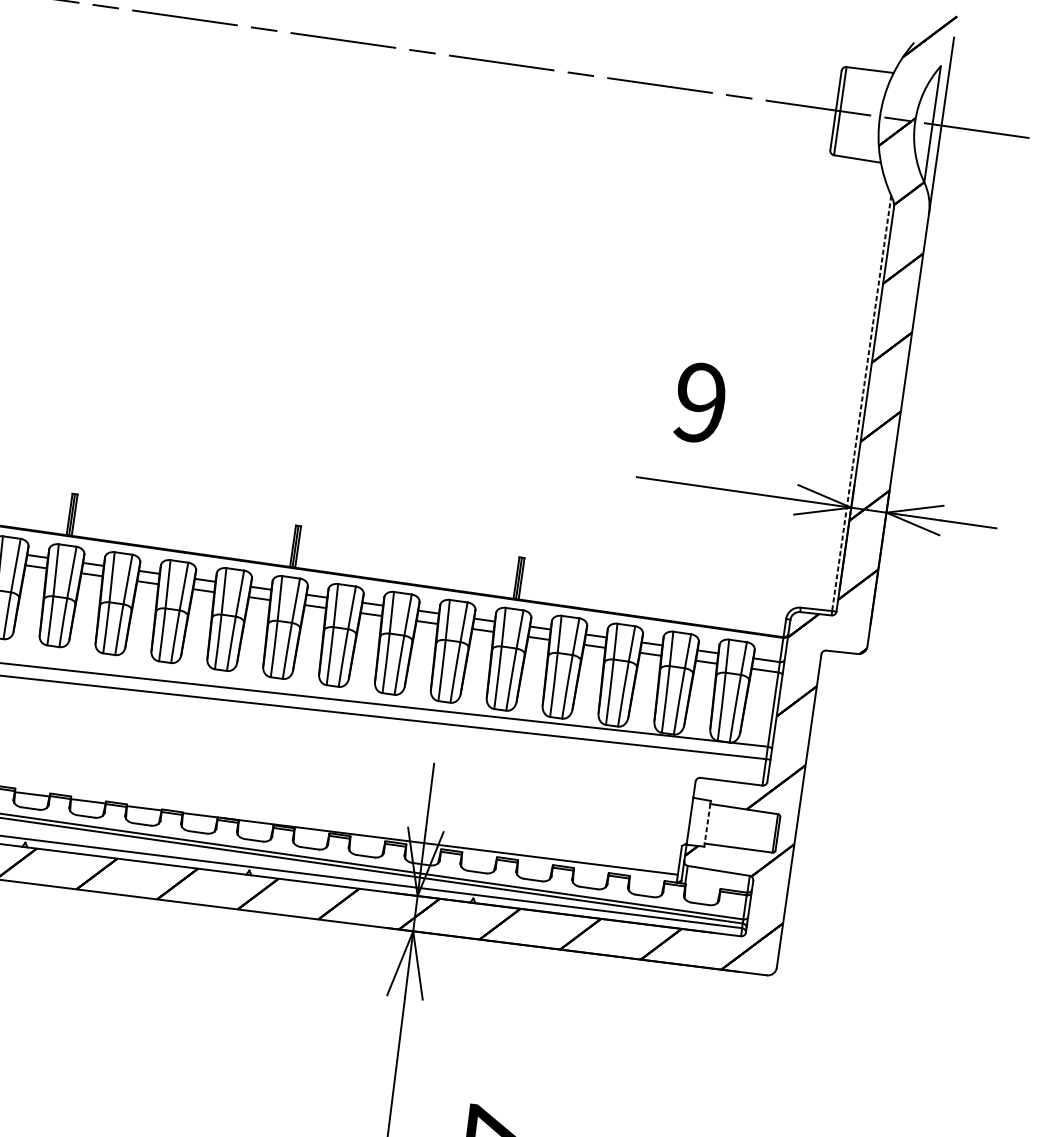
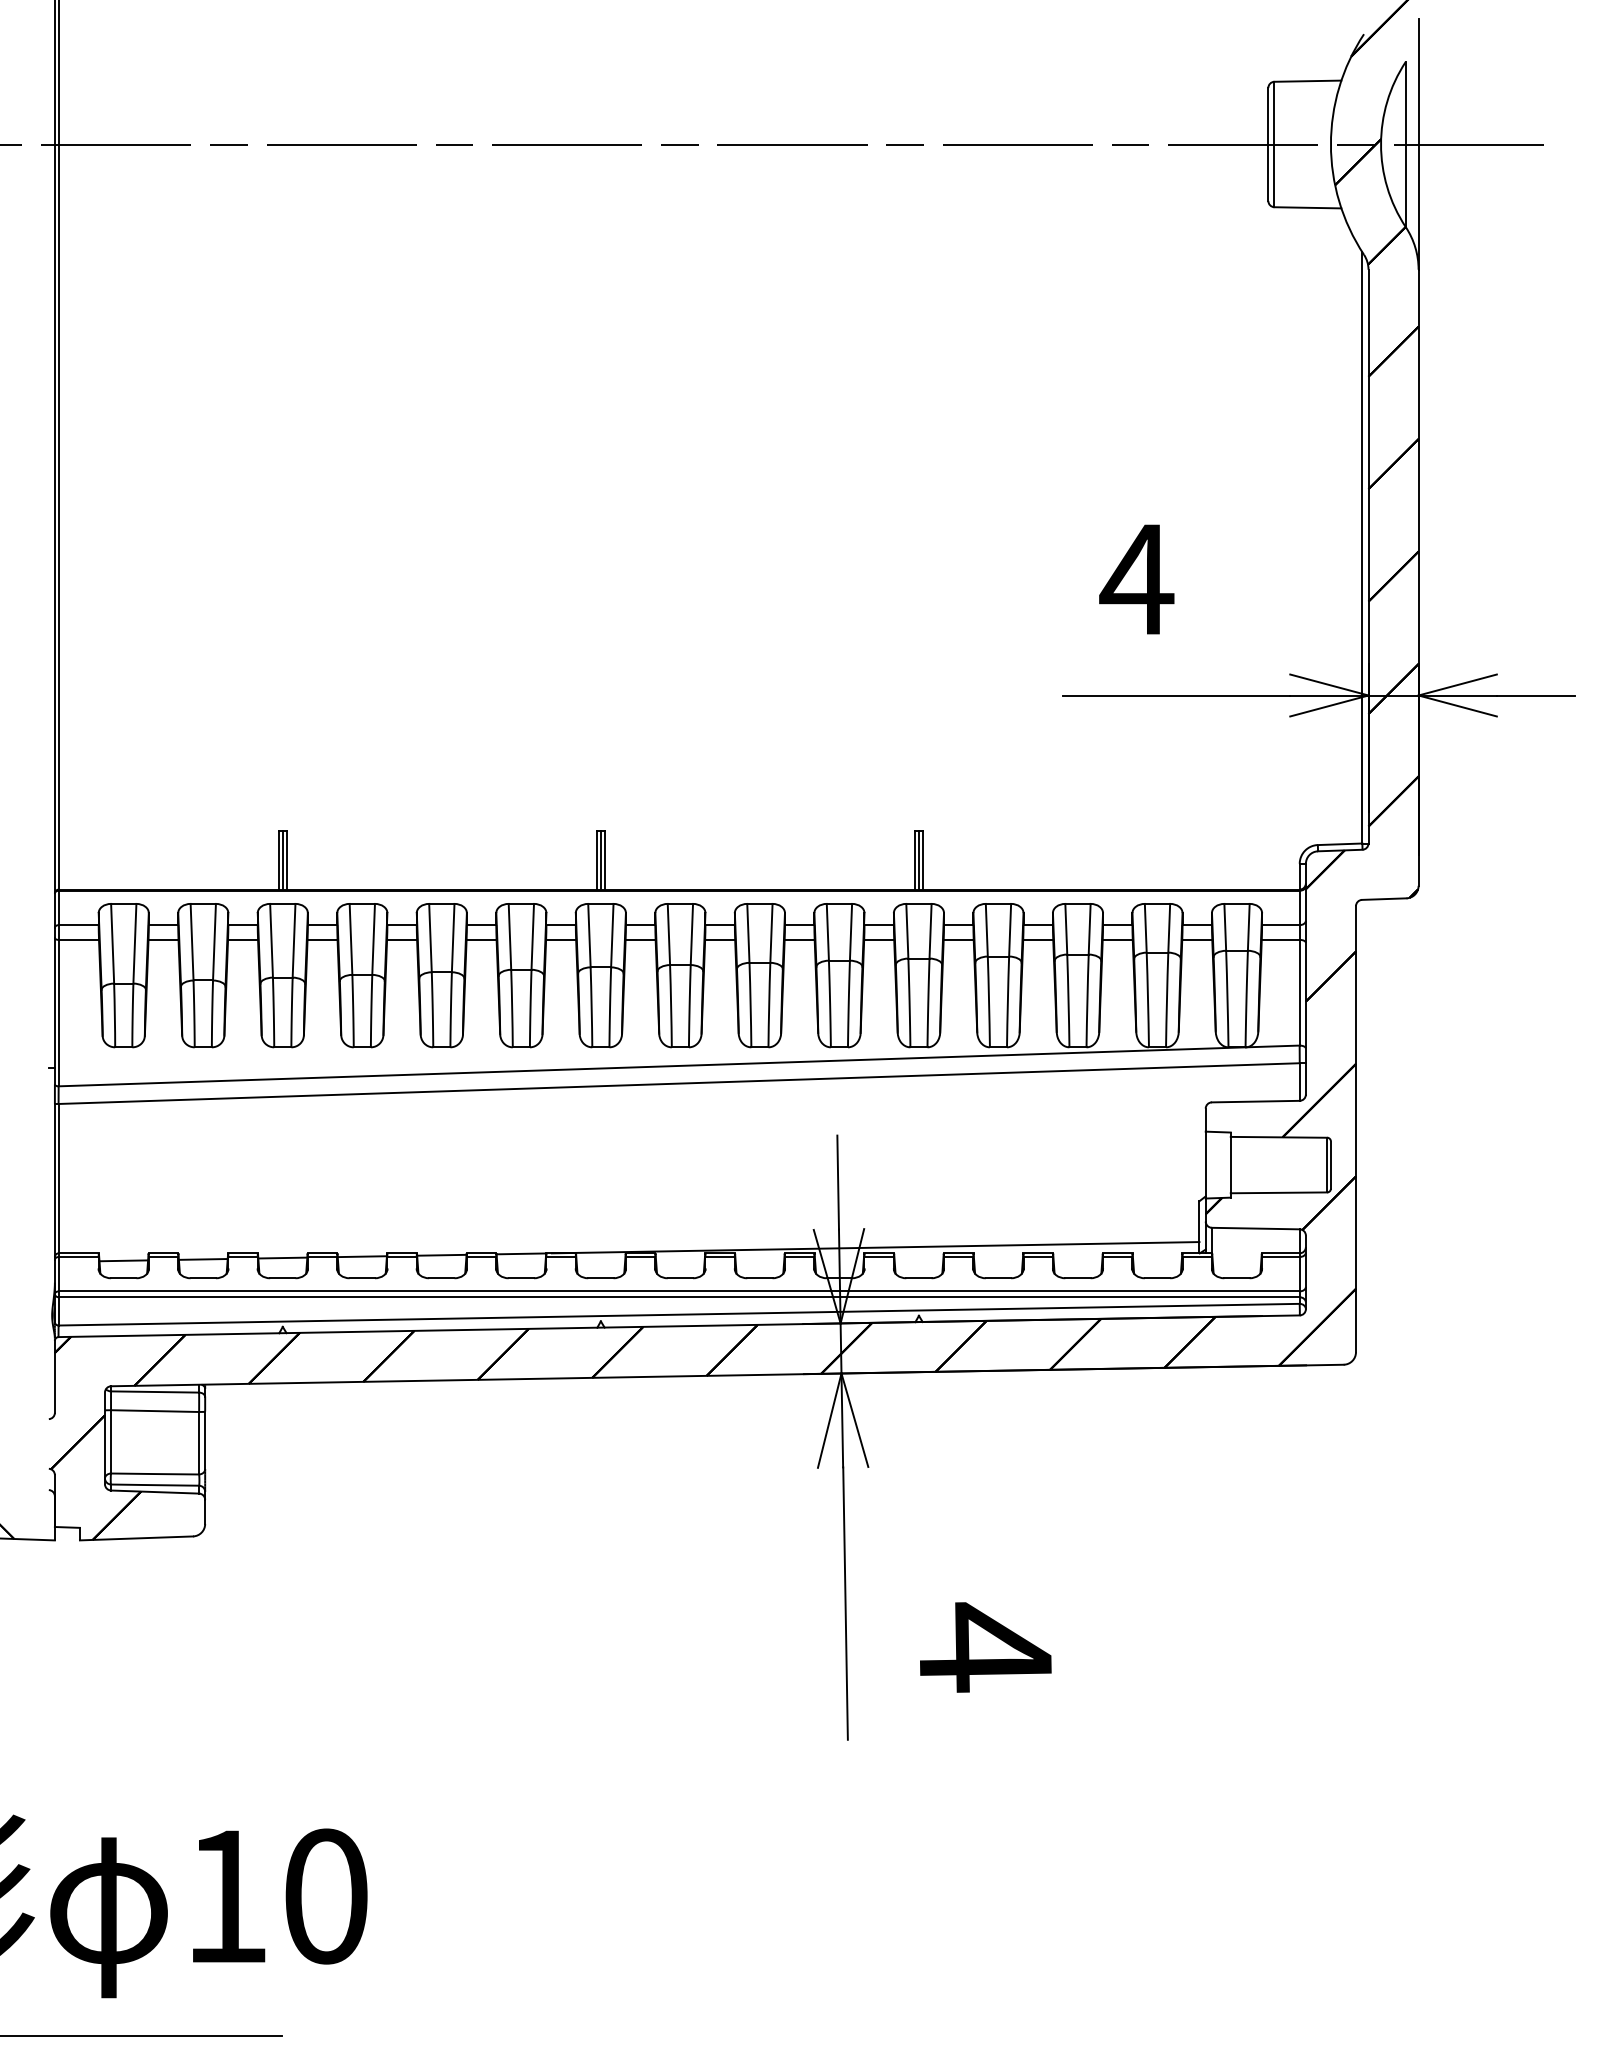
text: (699, 402) -> (1136, 579), 9 -> 4
line: (861, 403) -> (1362, 547), dashed -> solid
line: (707, 824) -> (1230, 1165), dashed -> solid

